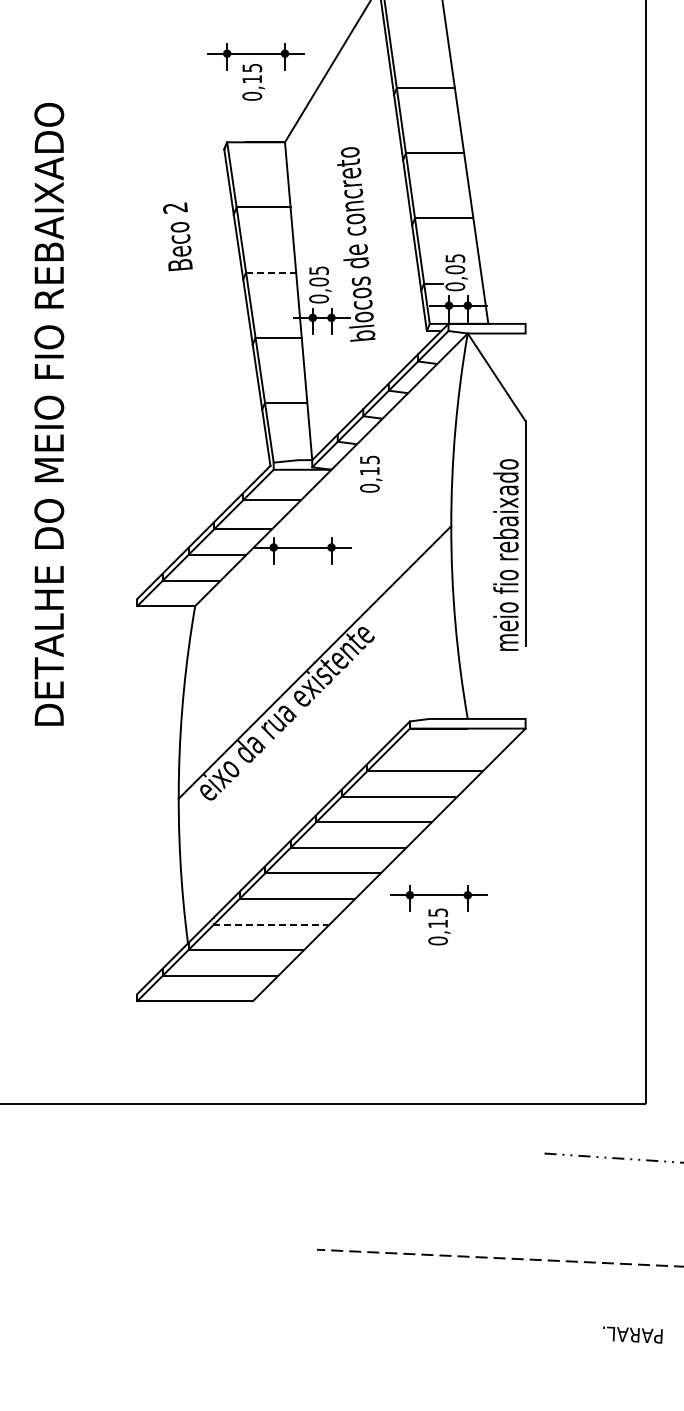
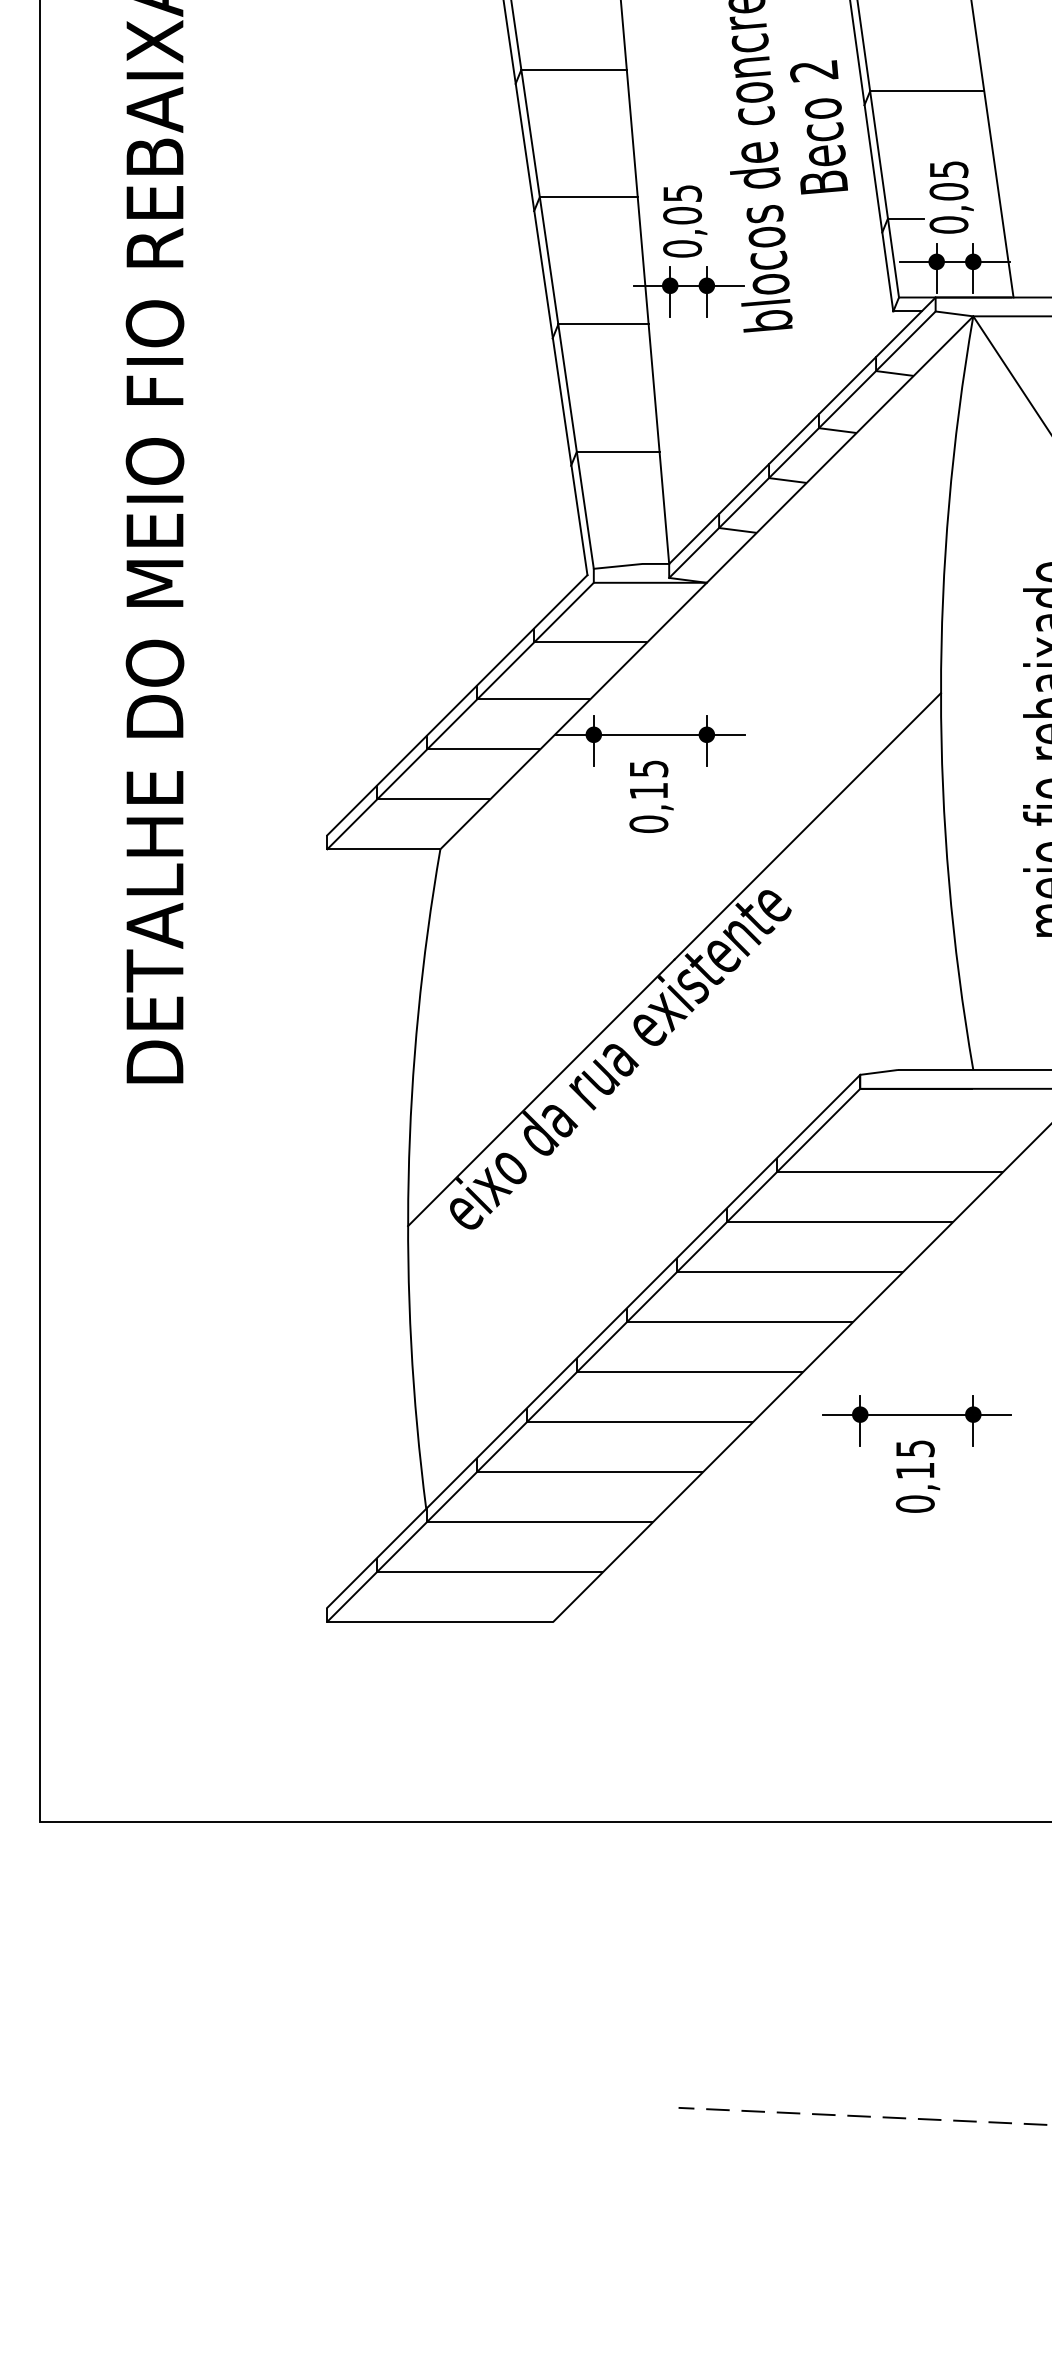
text: (177, 236) -> (818, 126), moved
line: (271, 272) -> (589, 197), dashed -> solid
text: (371, 473) -> (652, 795), moved
line: (266, 924) -> (579, 1471), dashed -> solid

